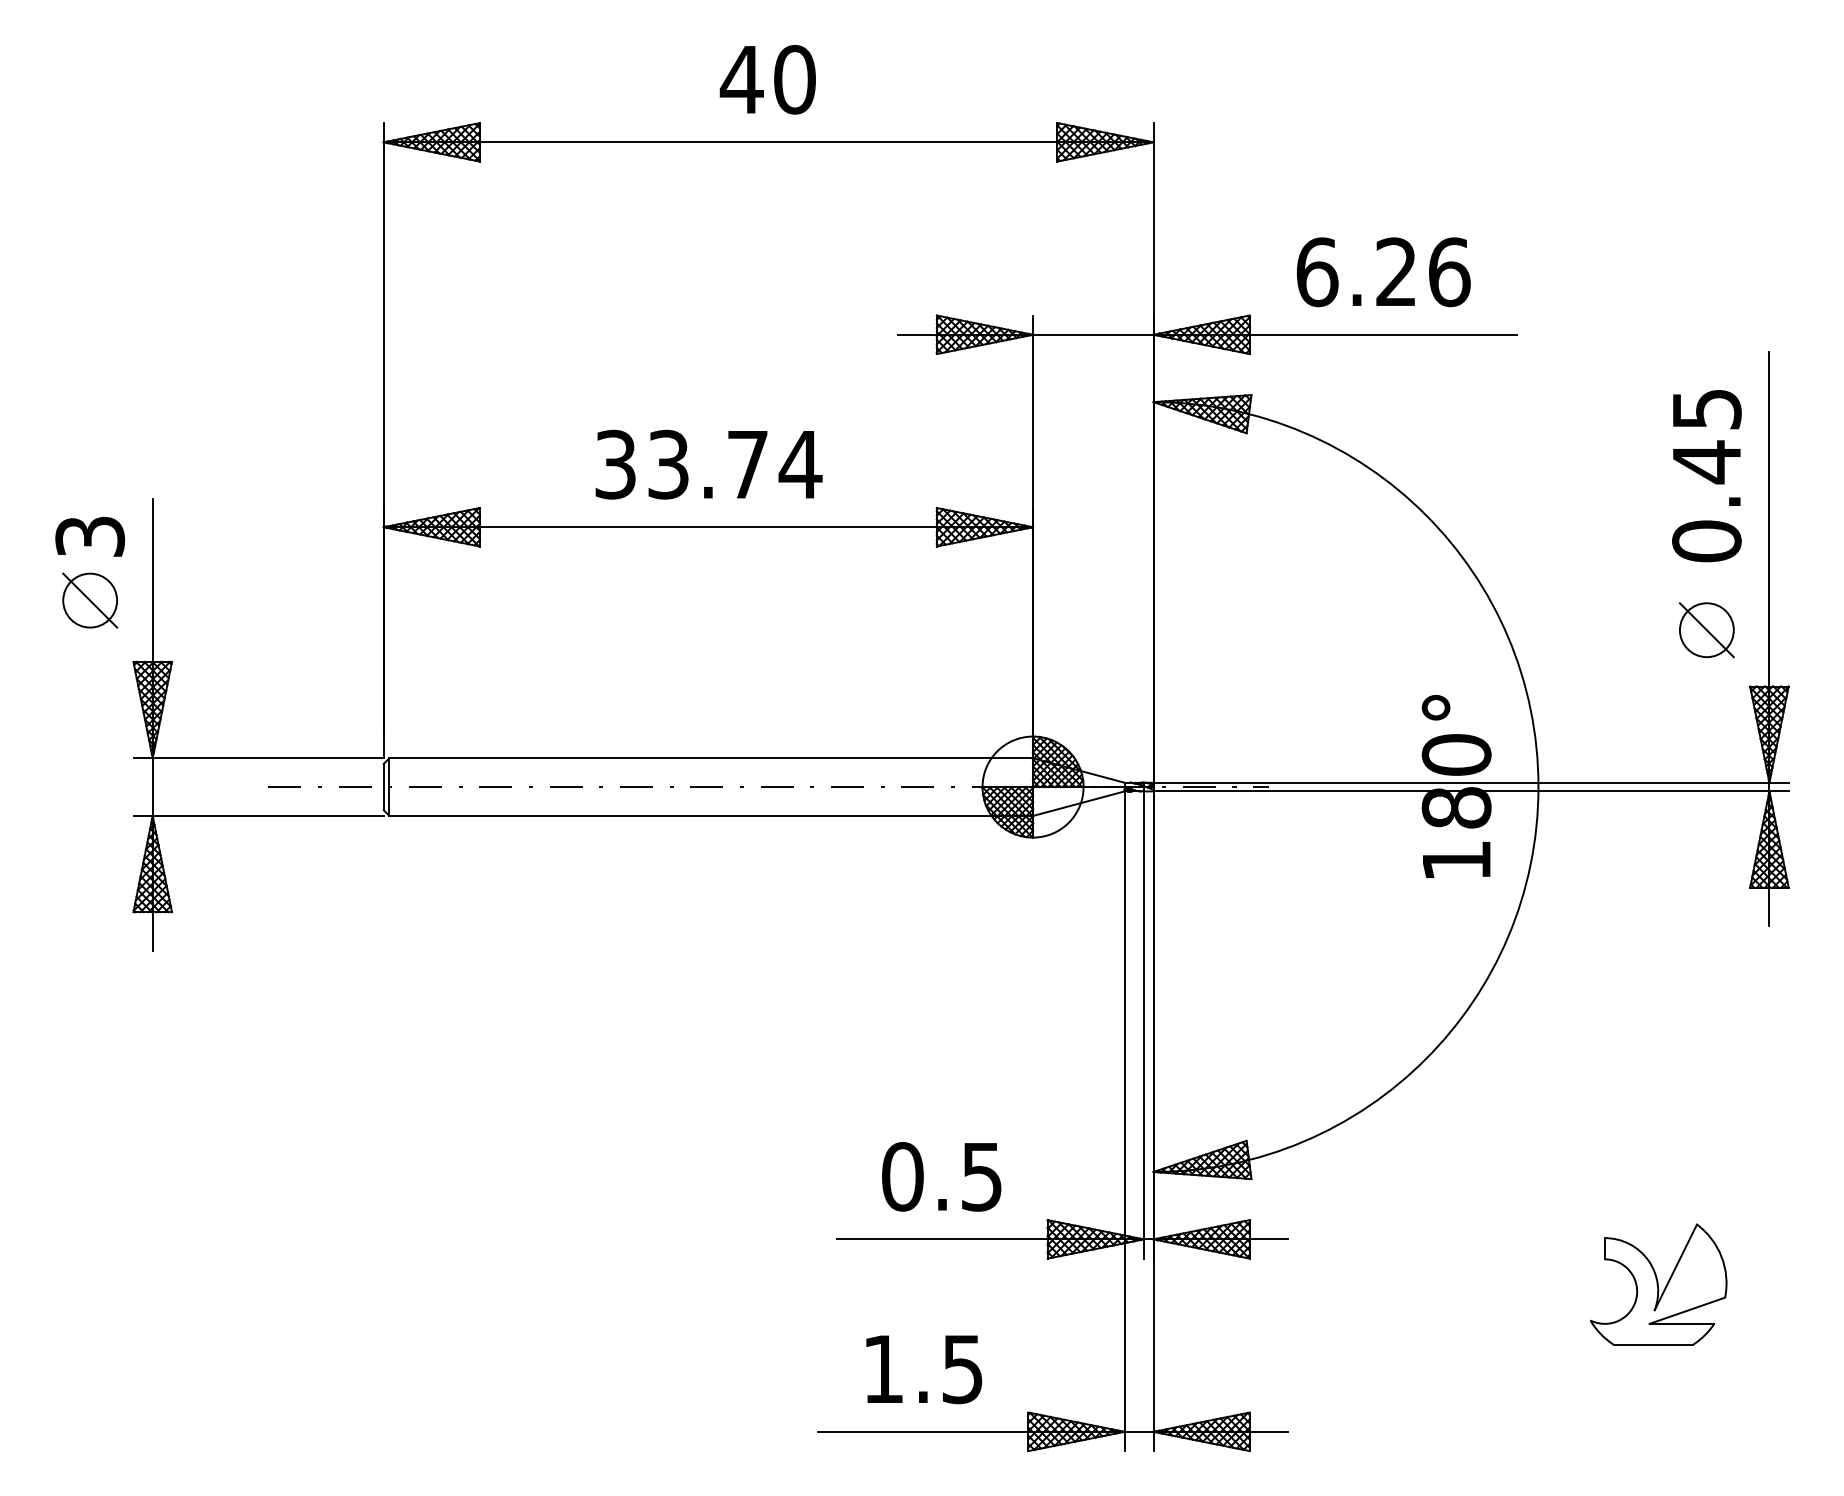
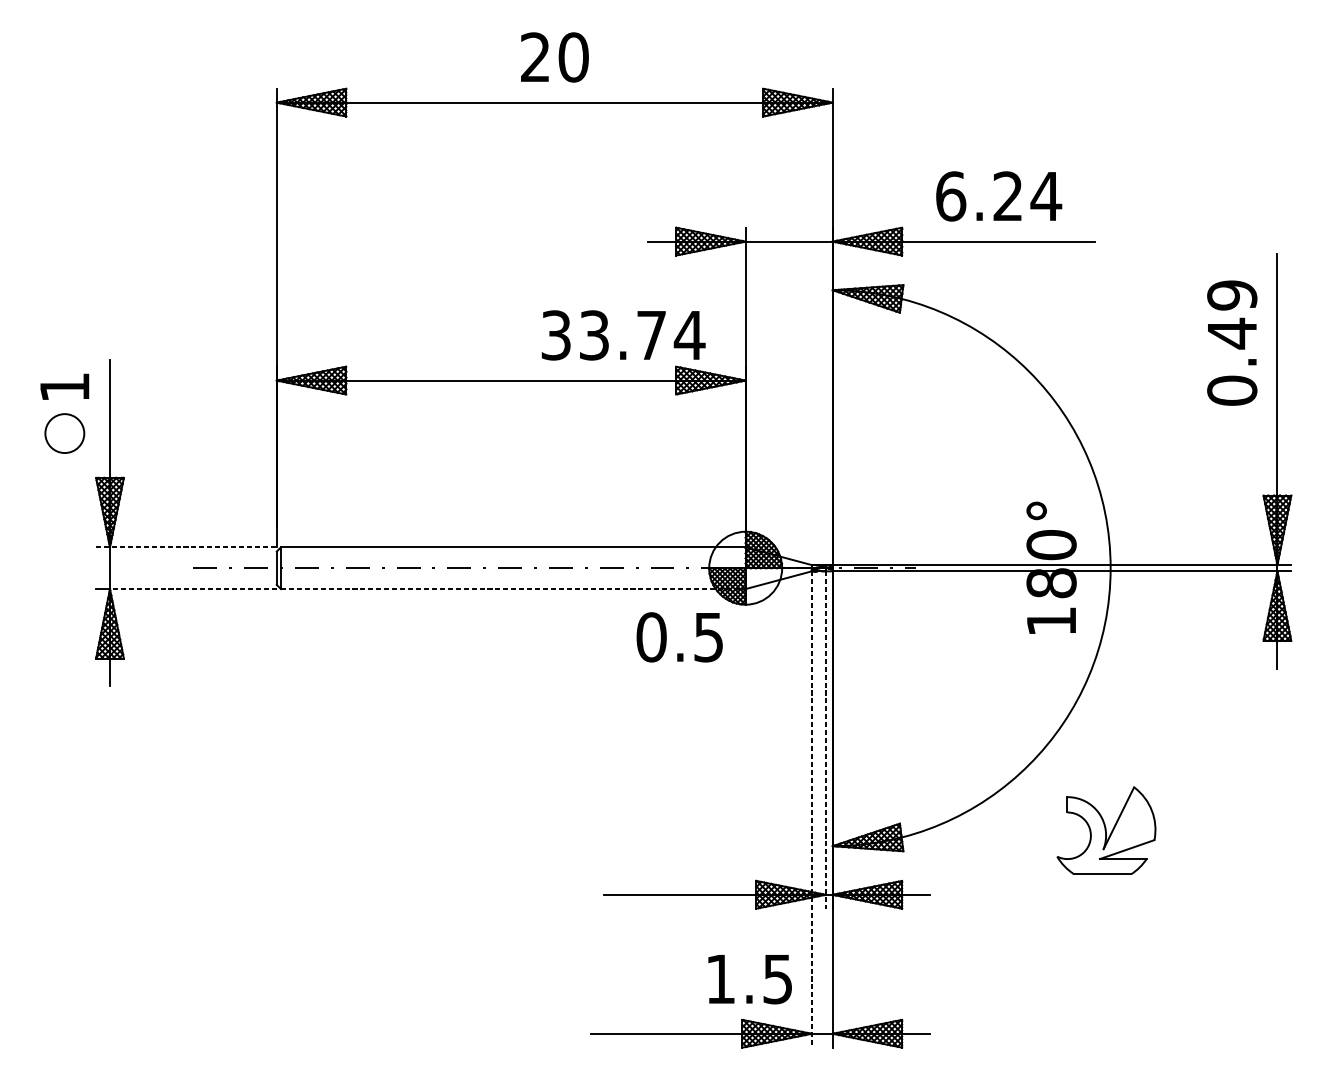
text: (741, 78) -> (535, 56), 40 -> 20
text: (1449, 272) -> (1046, 196), 6.26 -> 6.24
text: (1706, 409) -> (1231, 295), 0.45 -> 0.49
text: (708, 464) -> (623, 335), moved
text: (90, 536) -> (65, 387), 3 -> 1
line: (90, 600) -> (65, 433), removed
part: (1706, 630) -> (1231, 455), removed
line: (259, 758) -> (187, 547), solid -> dashed
line: (267, 815) -> (192, 588), solid -> dashed
line: (711, 815) -> (513, 588), solid -> dashed
line: (1143, 1025) -> (825, 740), solid -> dashed
line: (1124, 1121) -> (811, 809), solid -> dashed
text: (941, 1176) -> (679, 637), moved
part: (1658, 1284) -> (1106, 830), moved
text: (924, 1369) -> (750, 979), moved

